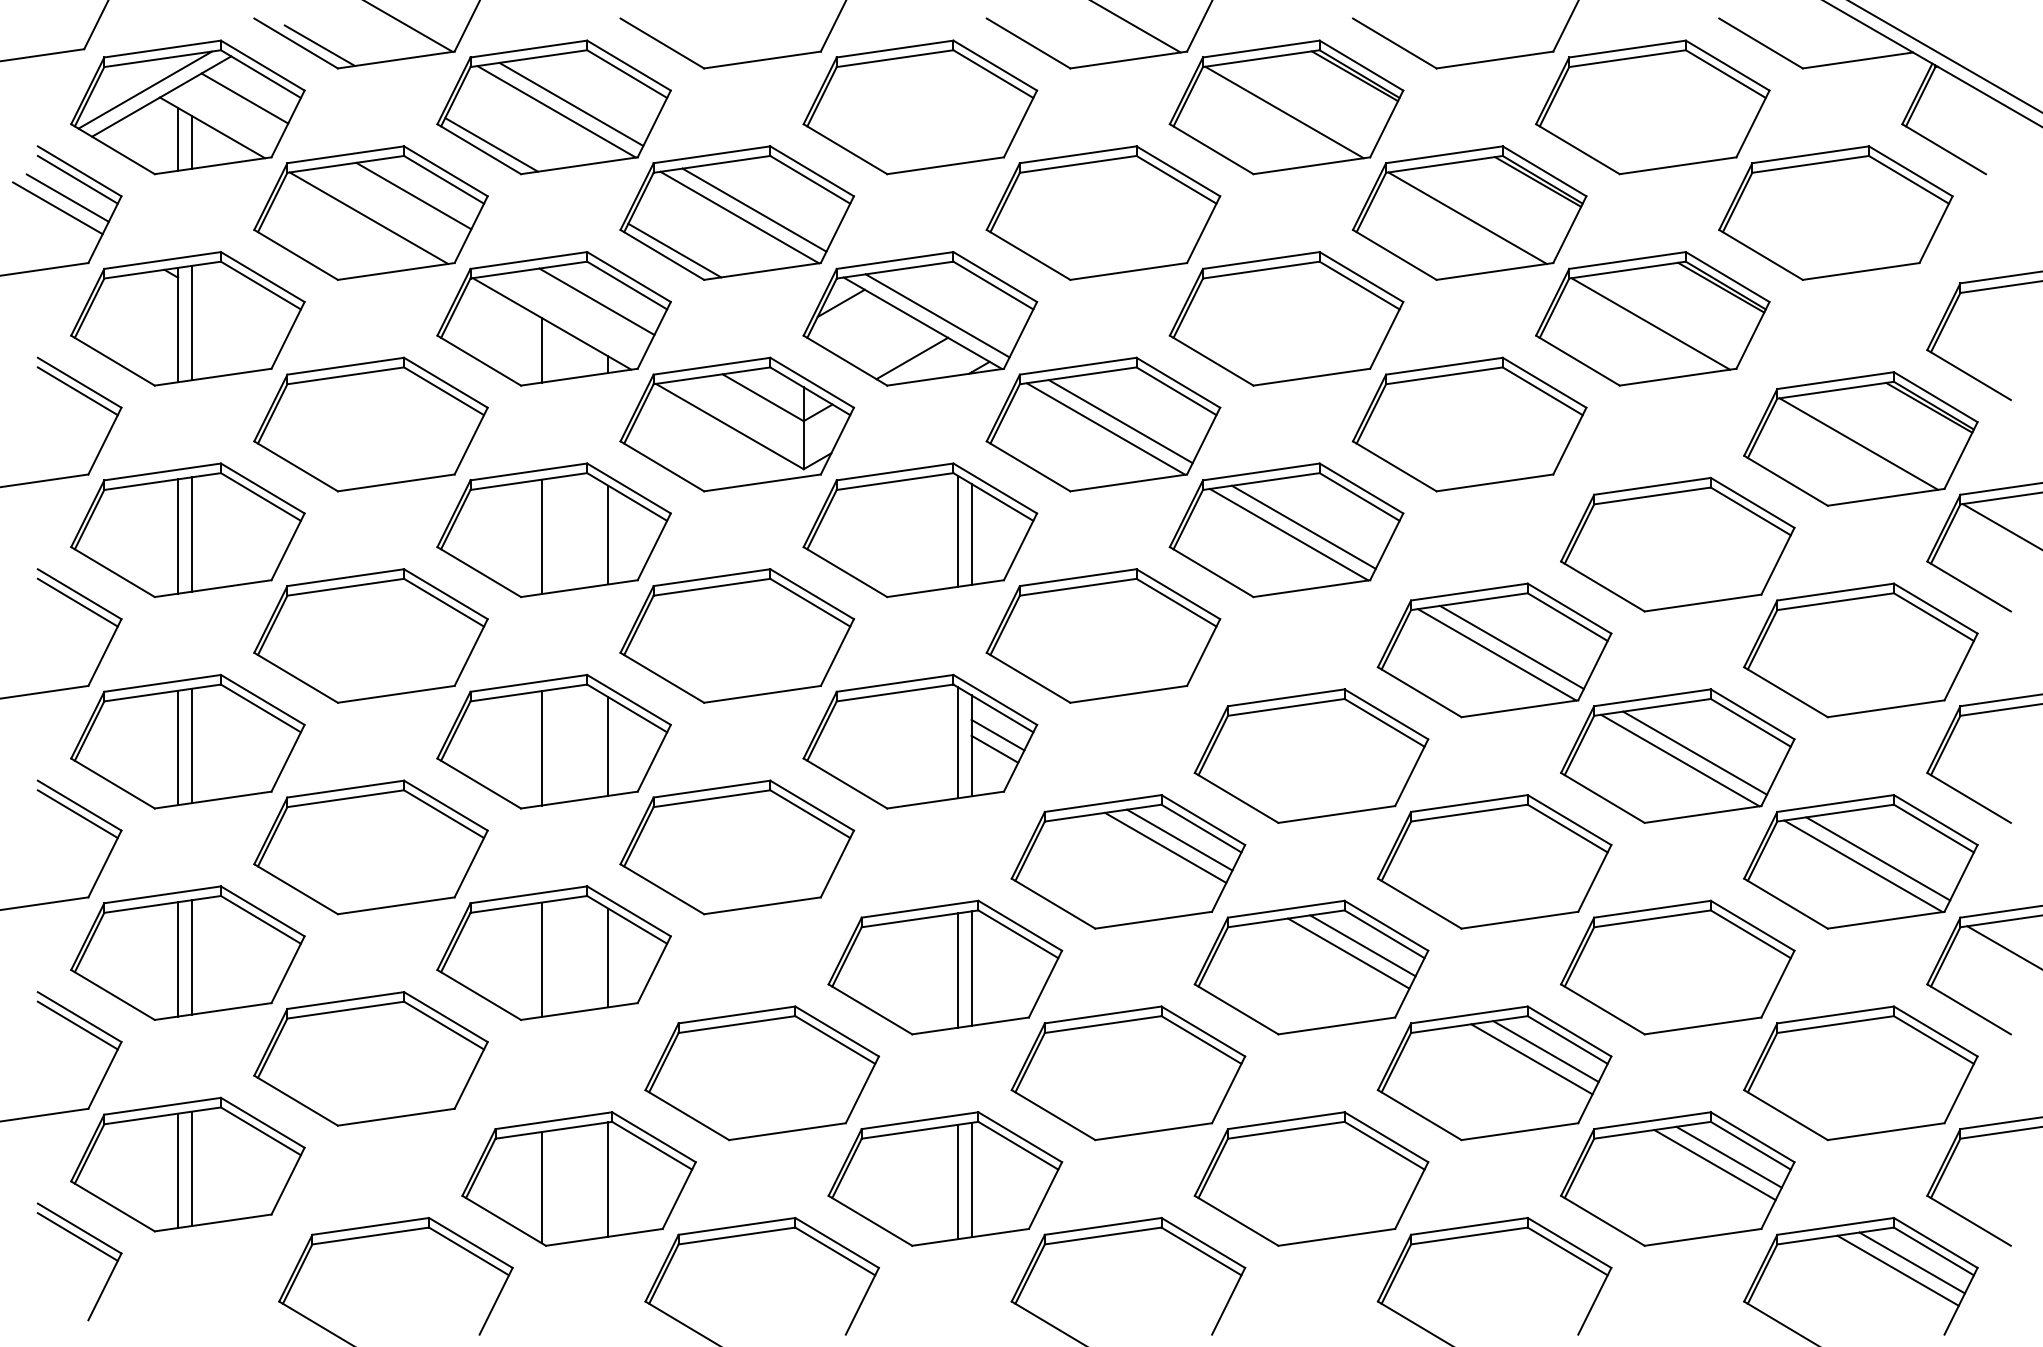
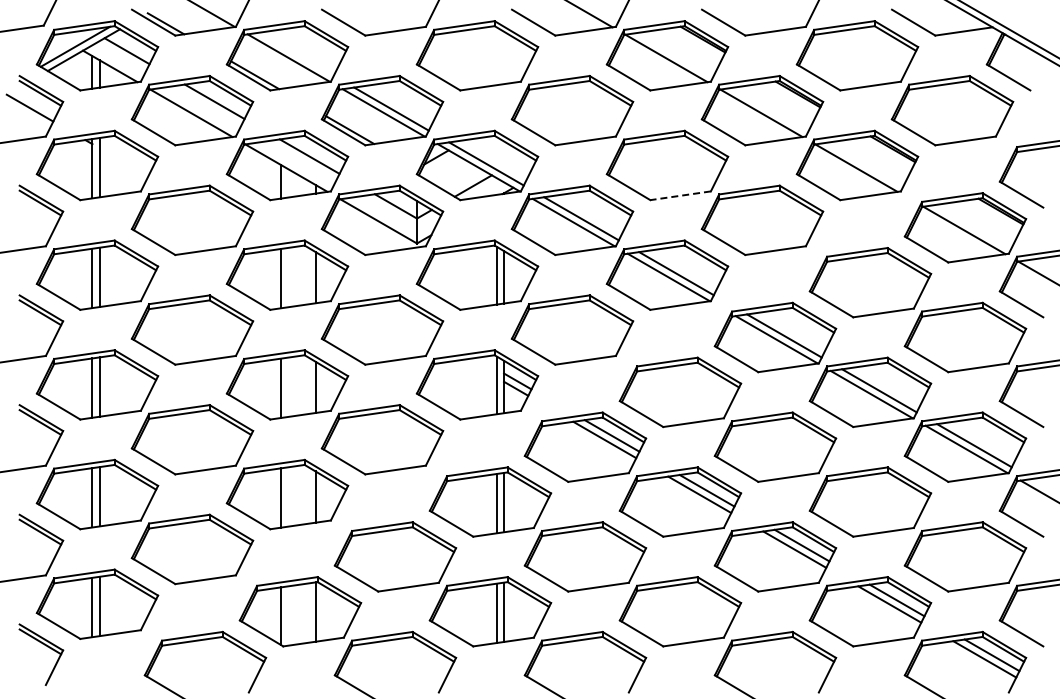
line: (571, 102) -> (296, 53), removed
line: (66, 197) -> (34, 102), removed
line: (1311, 376) -> (680, 195), solid -> dashed

